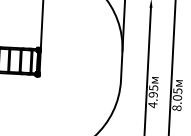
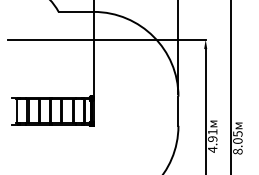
text: (153, 87) -> (212, 131), 4.95 -> 4.91

